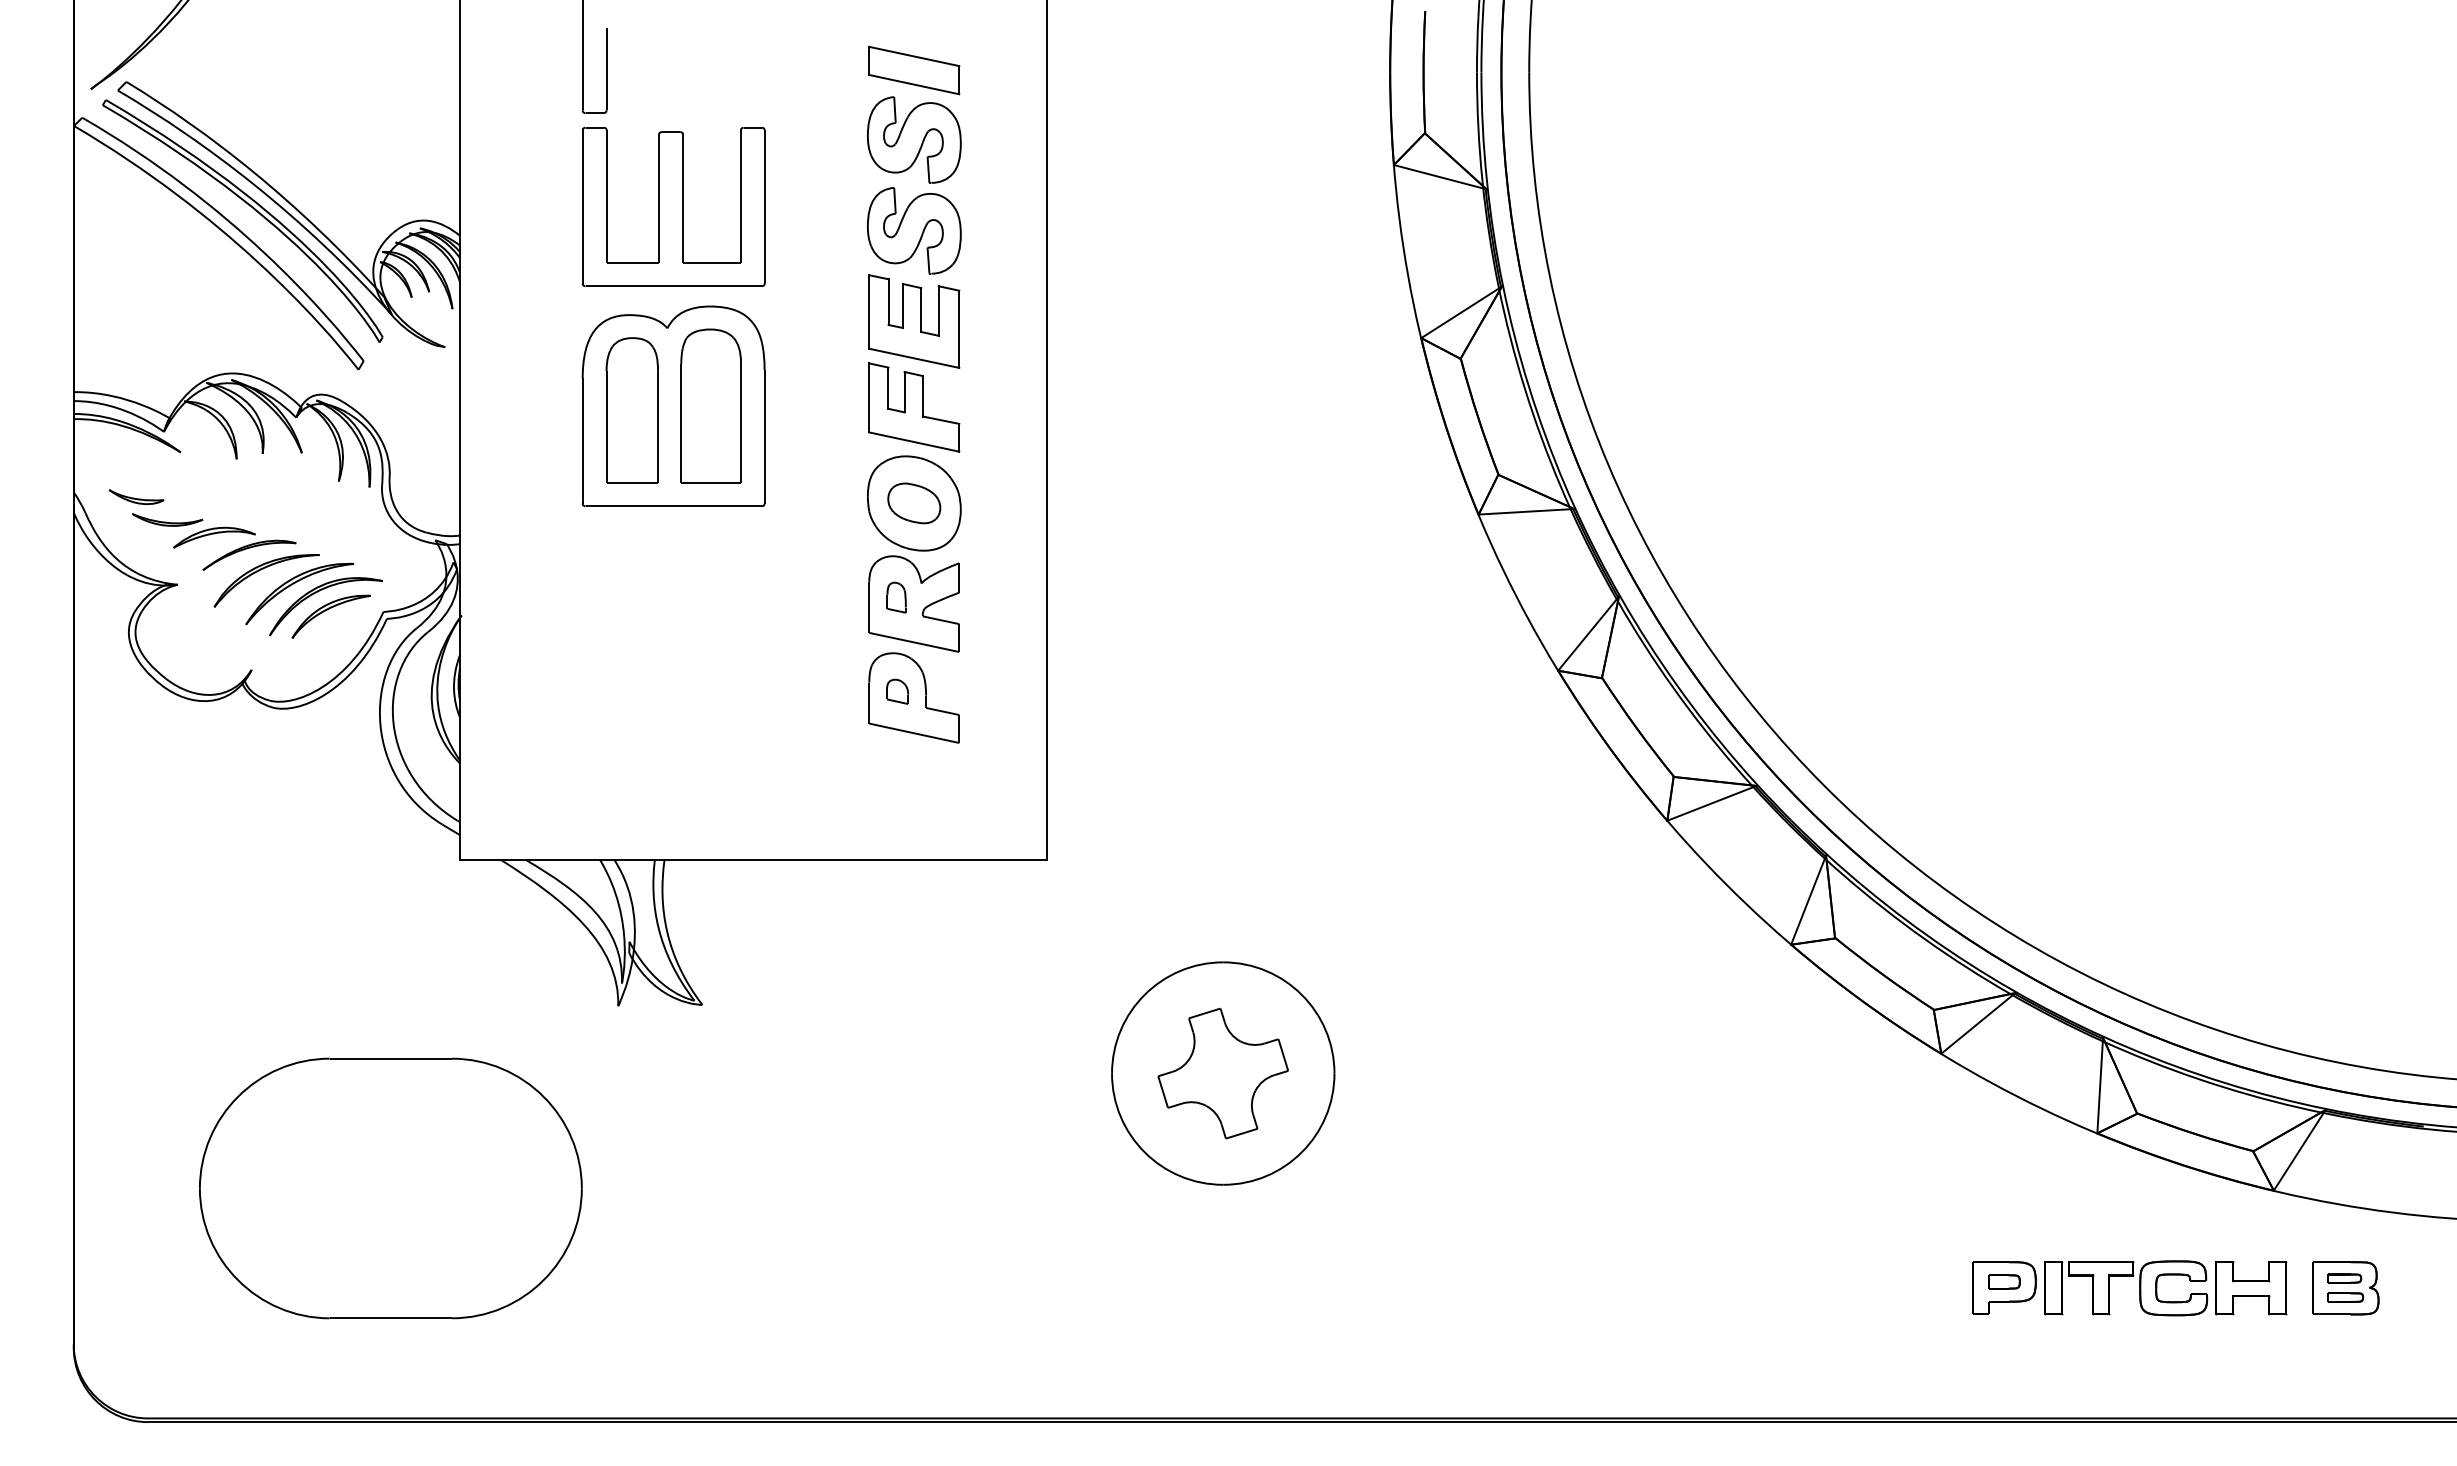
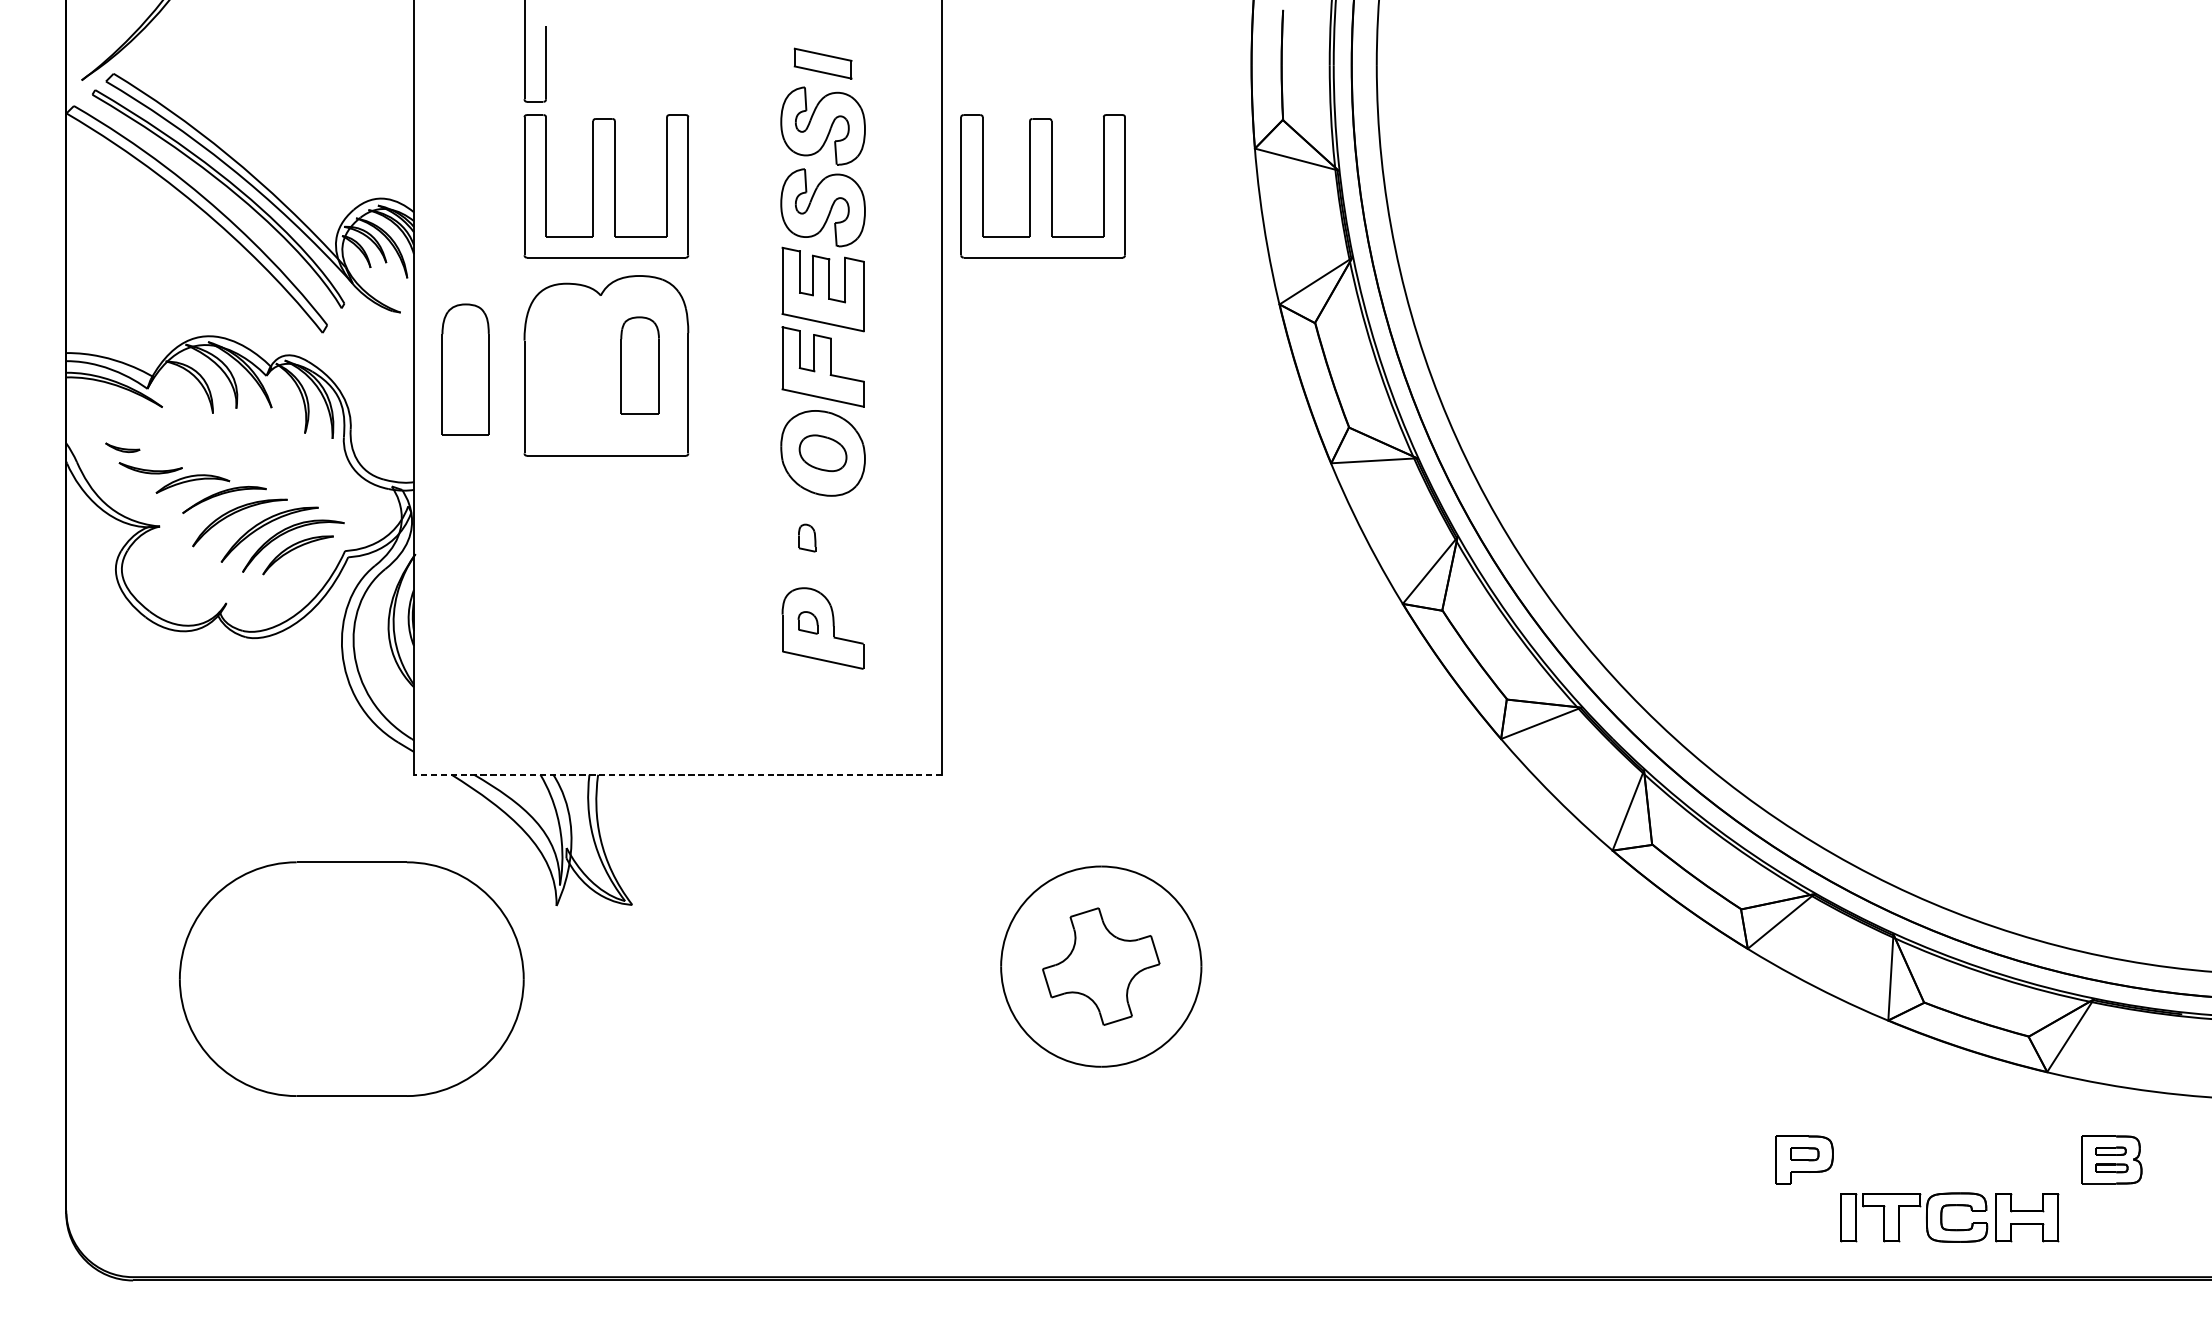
part: (914, 70) -> (823, 63), size x0.7
part: (1158, 206) -> (1042, 185), added
part: (710, 405) -> (639, 365), size x0.7
part: (631, 410) -> (464, 369), moved
part: (136, 497) -> (122, 447), size x0.7
part: (913, 603) -> (822, 543), removed
line: (752, 860) -> (677, 774), solid -> dashed
part: (390, 1188) -> (351, 979), moved
part: (2157, 1288) -> (1942, 1217), moved

